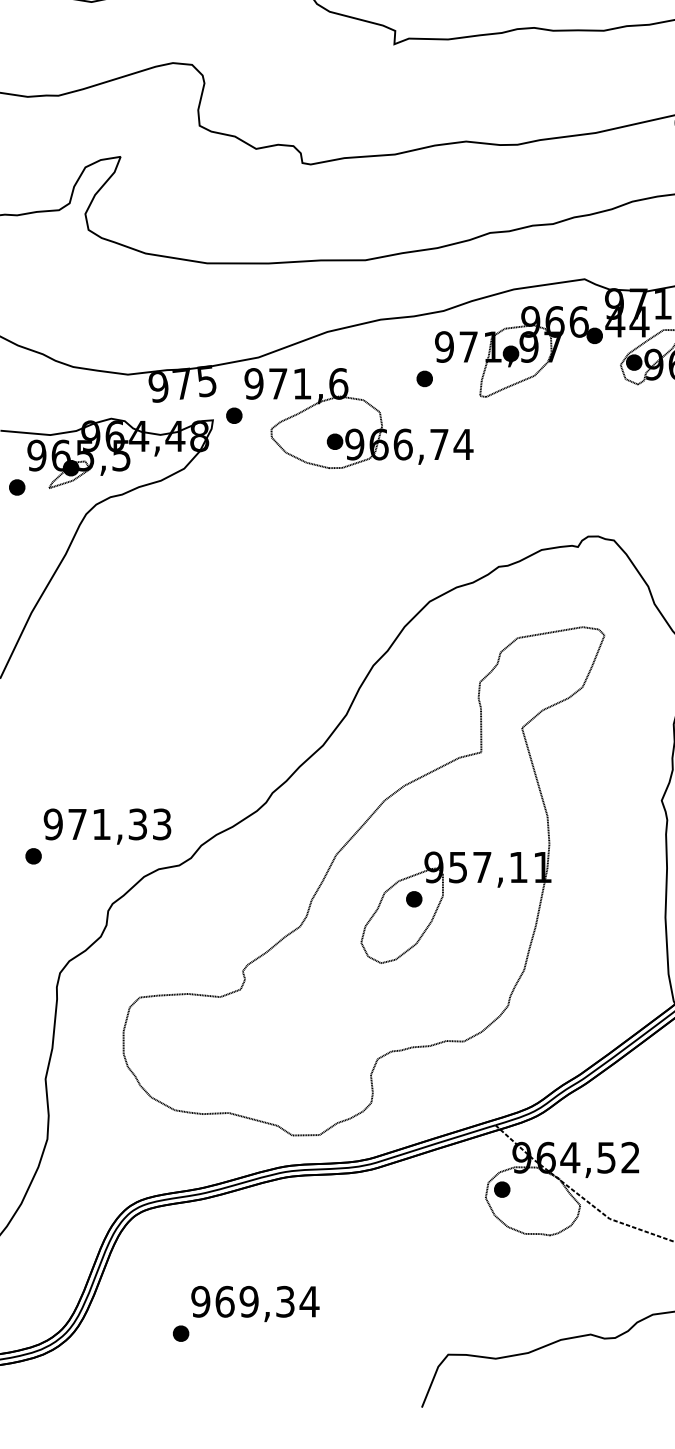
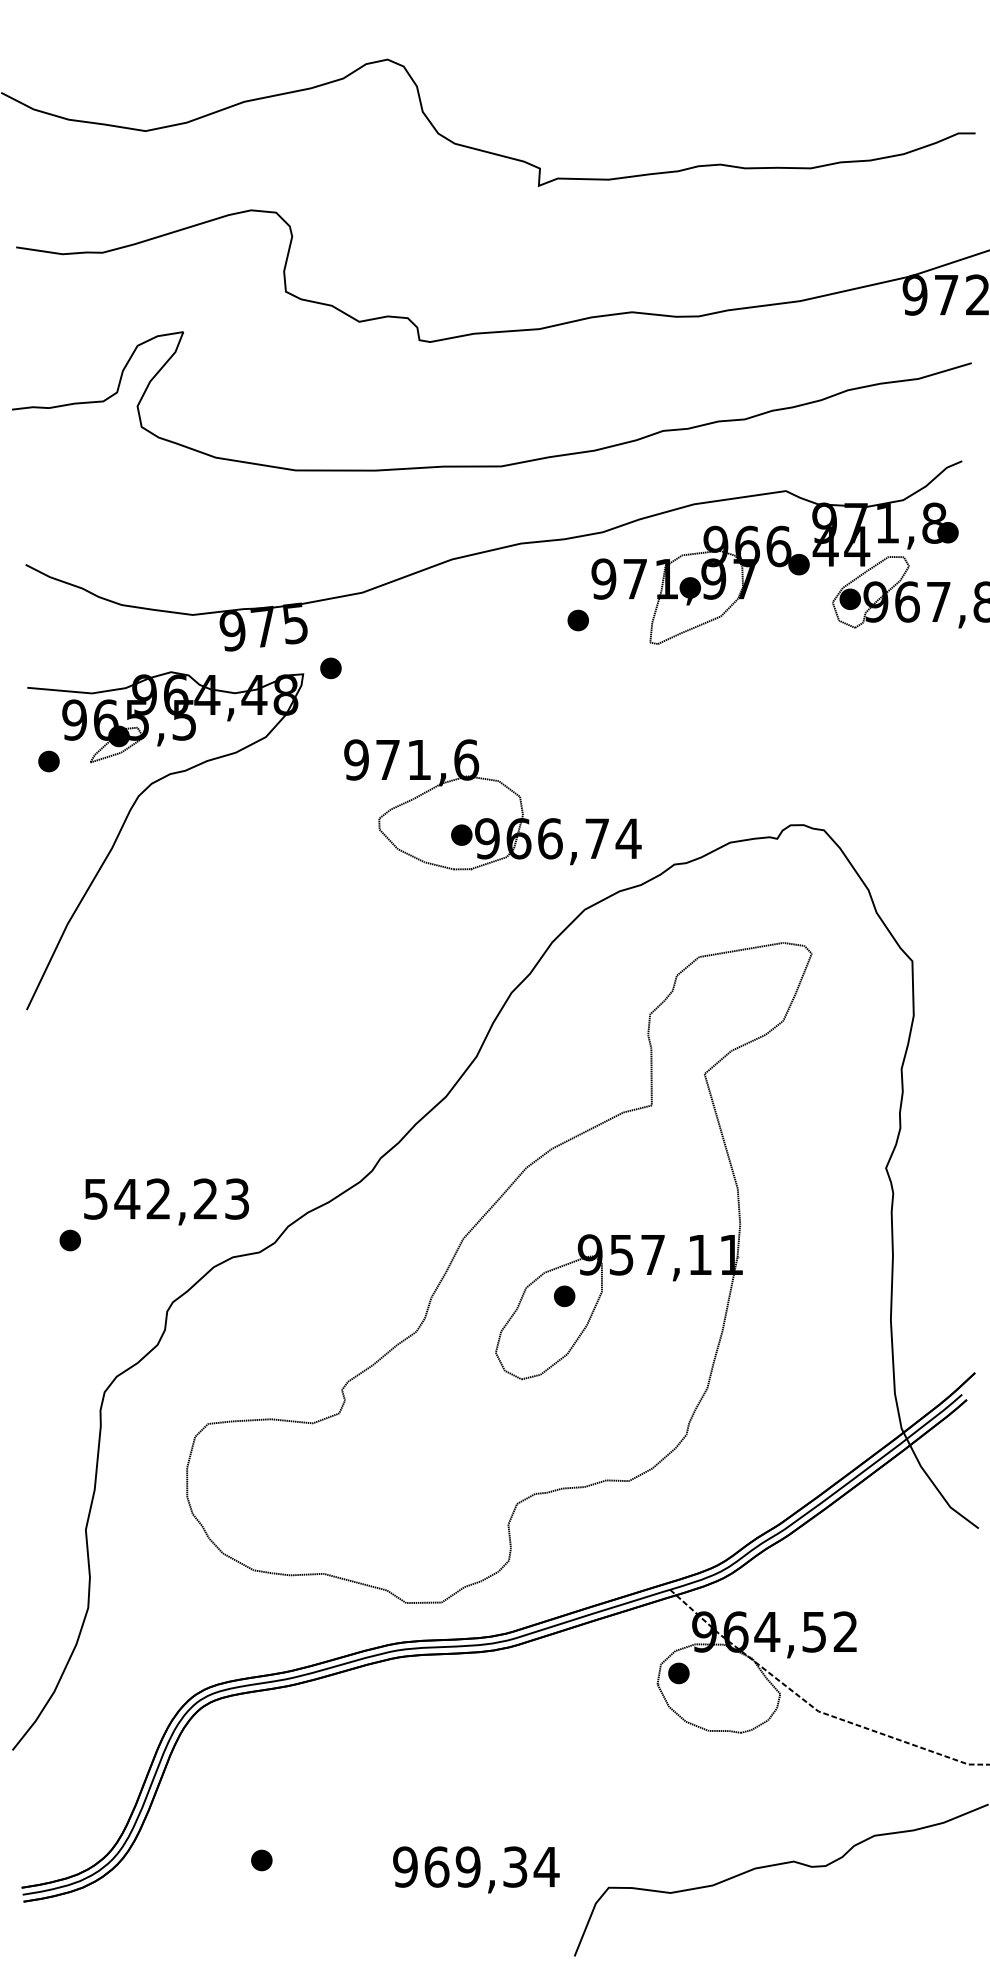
part: (358, 418) -> (492, 804), moved
text: (95, 823) -> (150, 1198), 971,33 -> 542,23
text: (255, 1303) -> (476, 1869), moved

